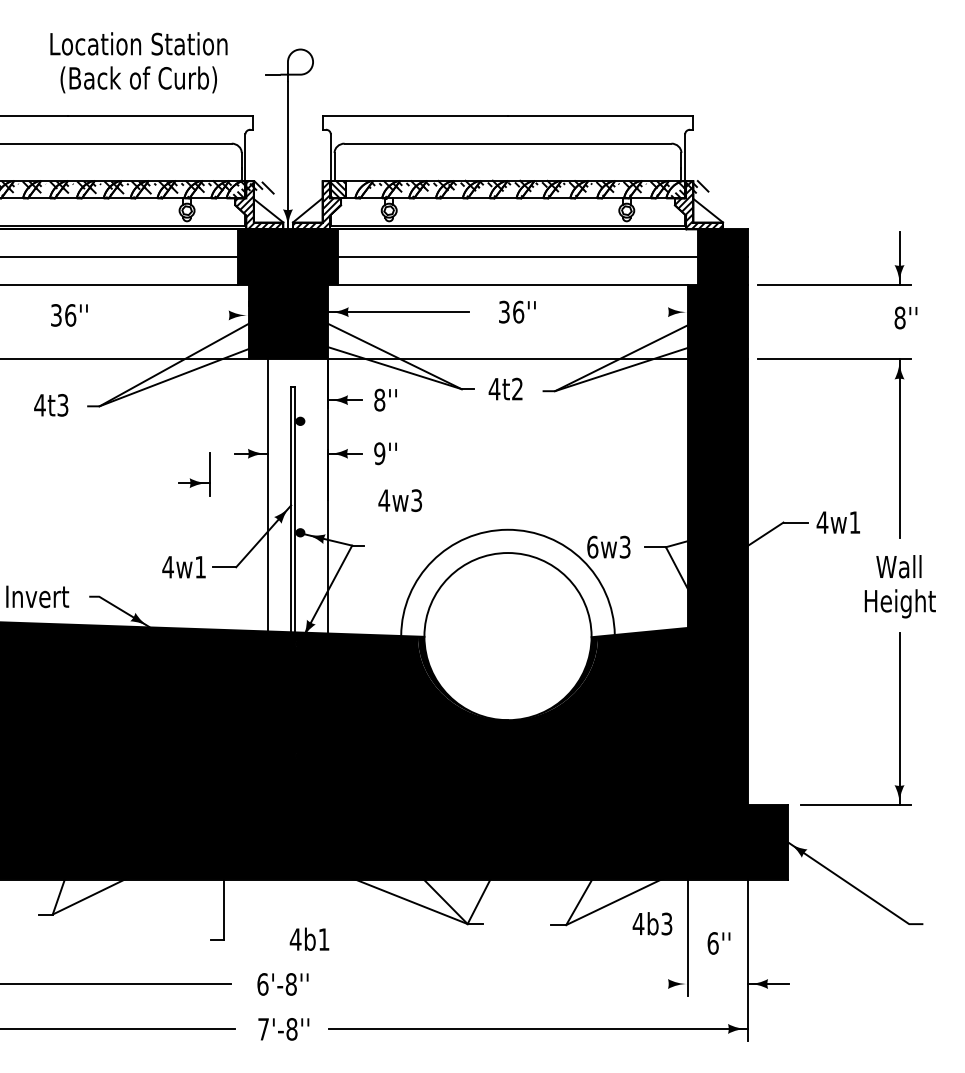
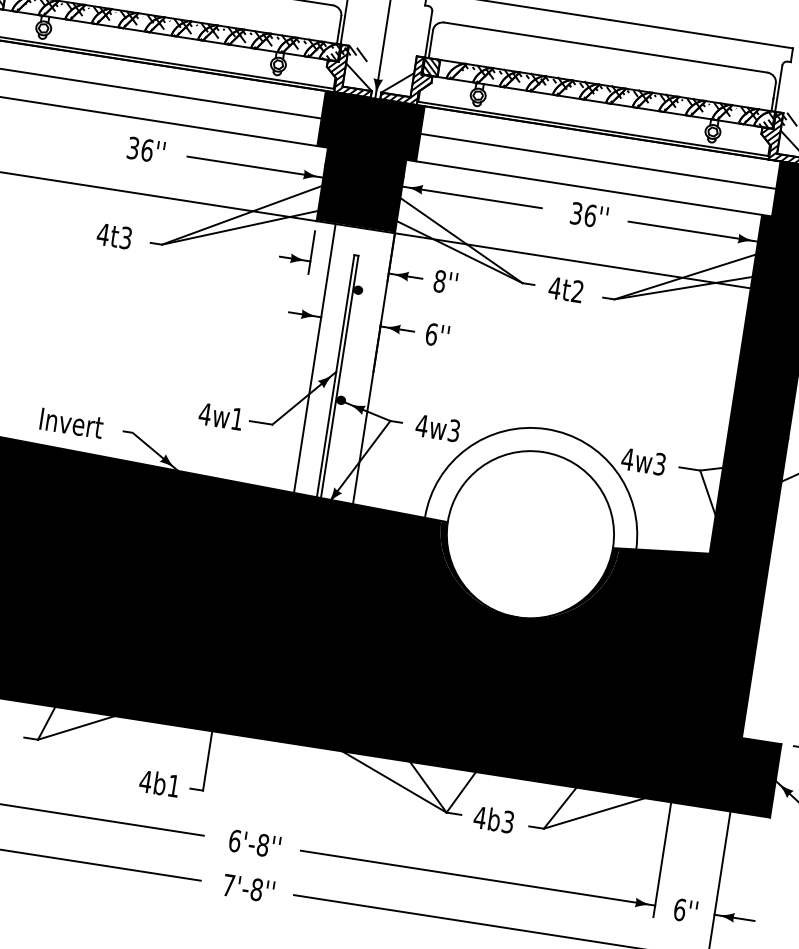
line: (622, 312) -> (693, 231), added
line: (179, 315) -> (254, 167), added
text: (379, 453) -> (431, 334), 9'' -> 6''
part: (194, 474) -> (296, 250), moved
text: (399, 500) -> (437, 428), moved
text: (592, 546) -> (627, 458), 6w3 -> 4w3
text: (652, 923) -> (493, 819), moved
text: (309, 938) -> (159, 782), moved
text: (718, 943) -> (685, 910), moved
line: (508, 984) -> (477, 878), added

